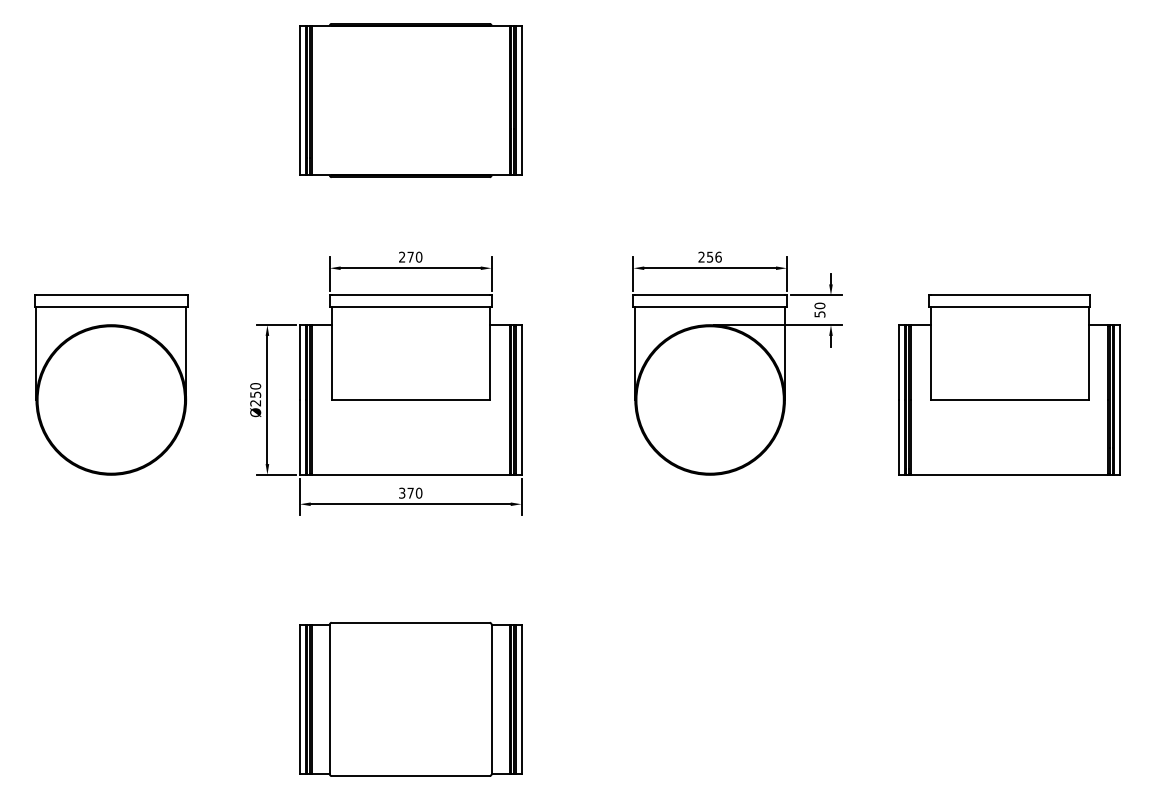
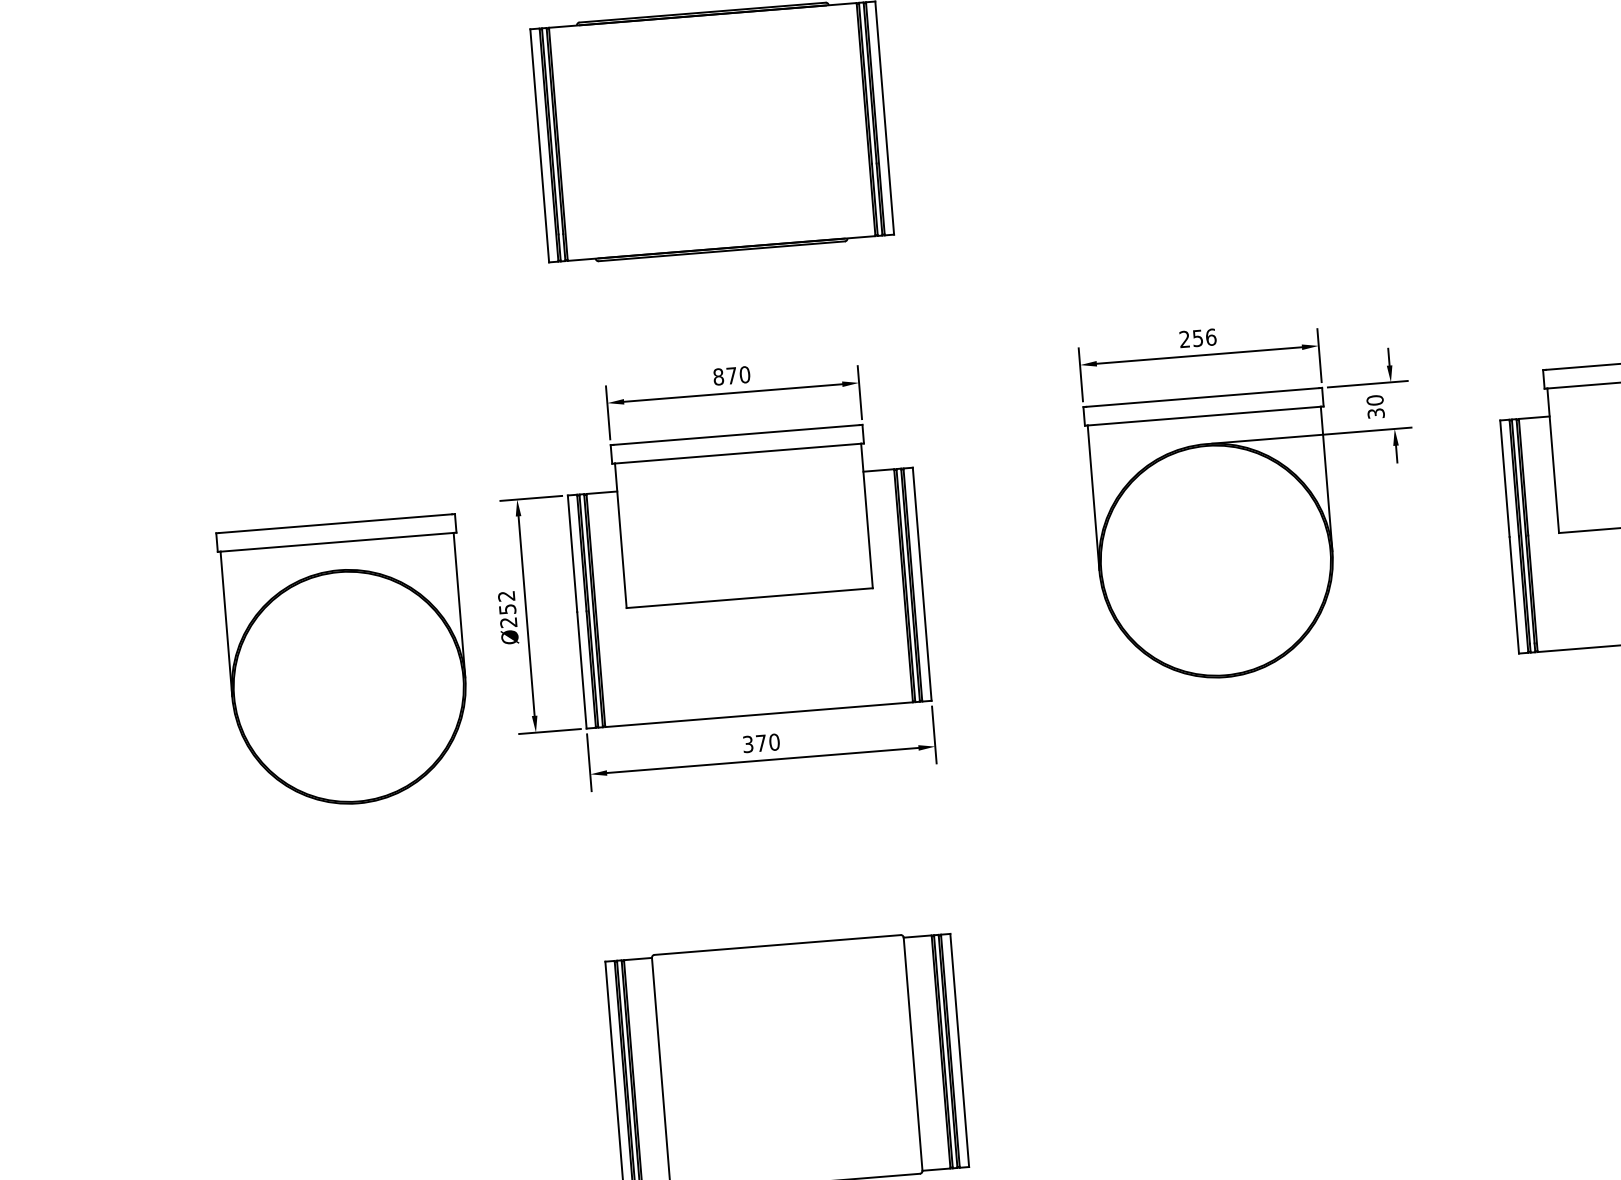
text: (402, 256) -> (718, 375), 270 -> 870
text: (819, 314) -> (1375, 413), 50 -> 30
part: (111, 384) -> (347, 662), moved
text: (255, 386) -> (506, 596), Ø250 -> Ø252

